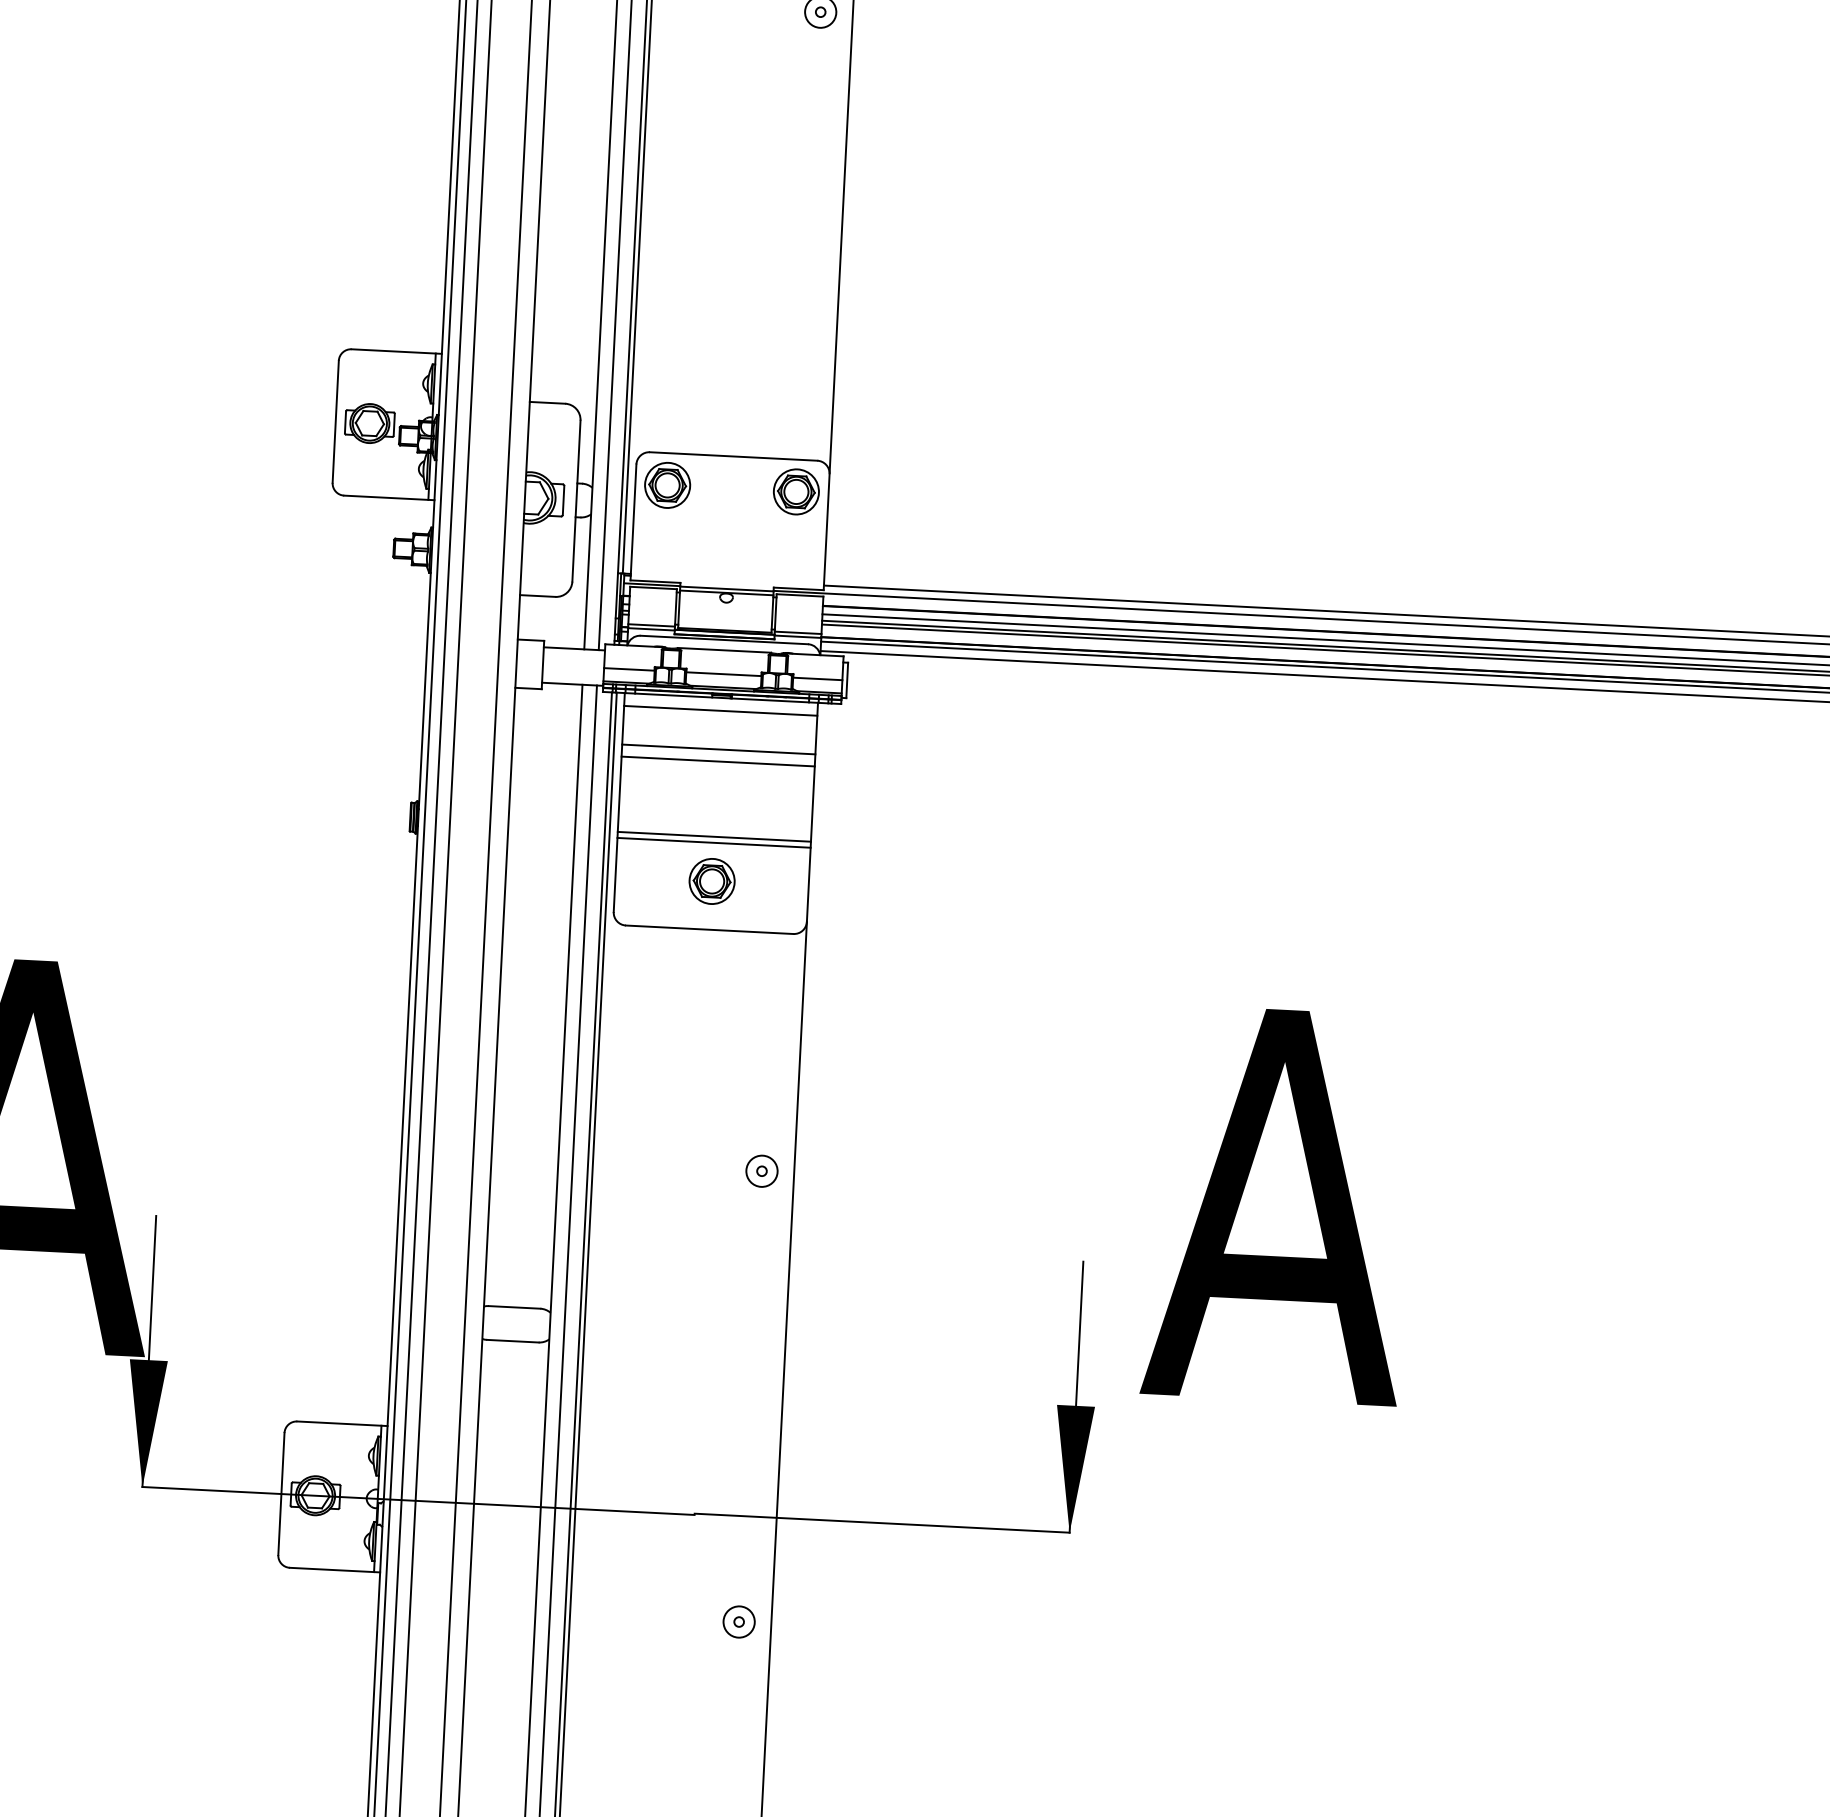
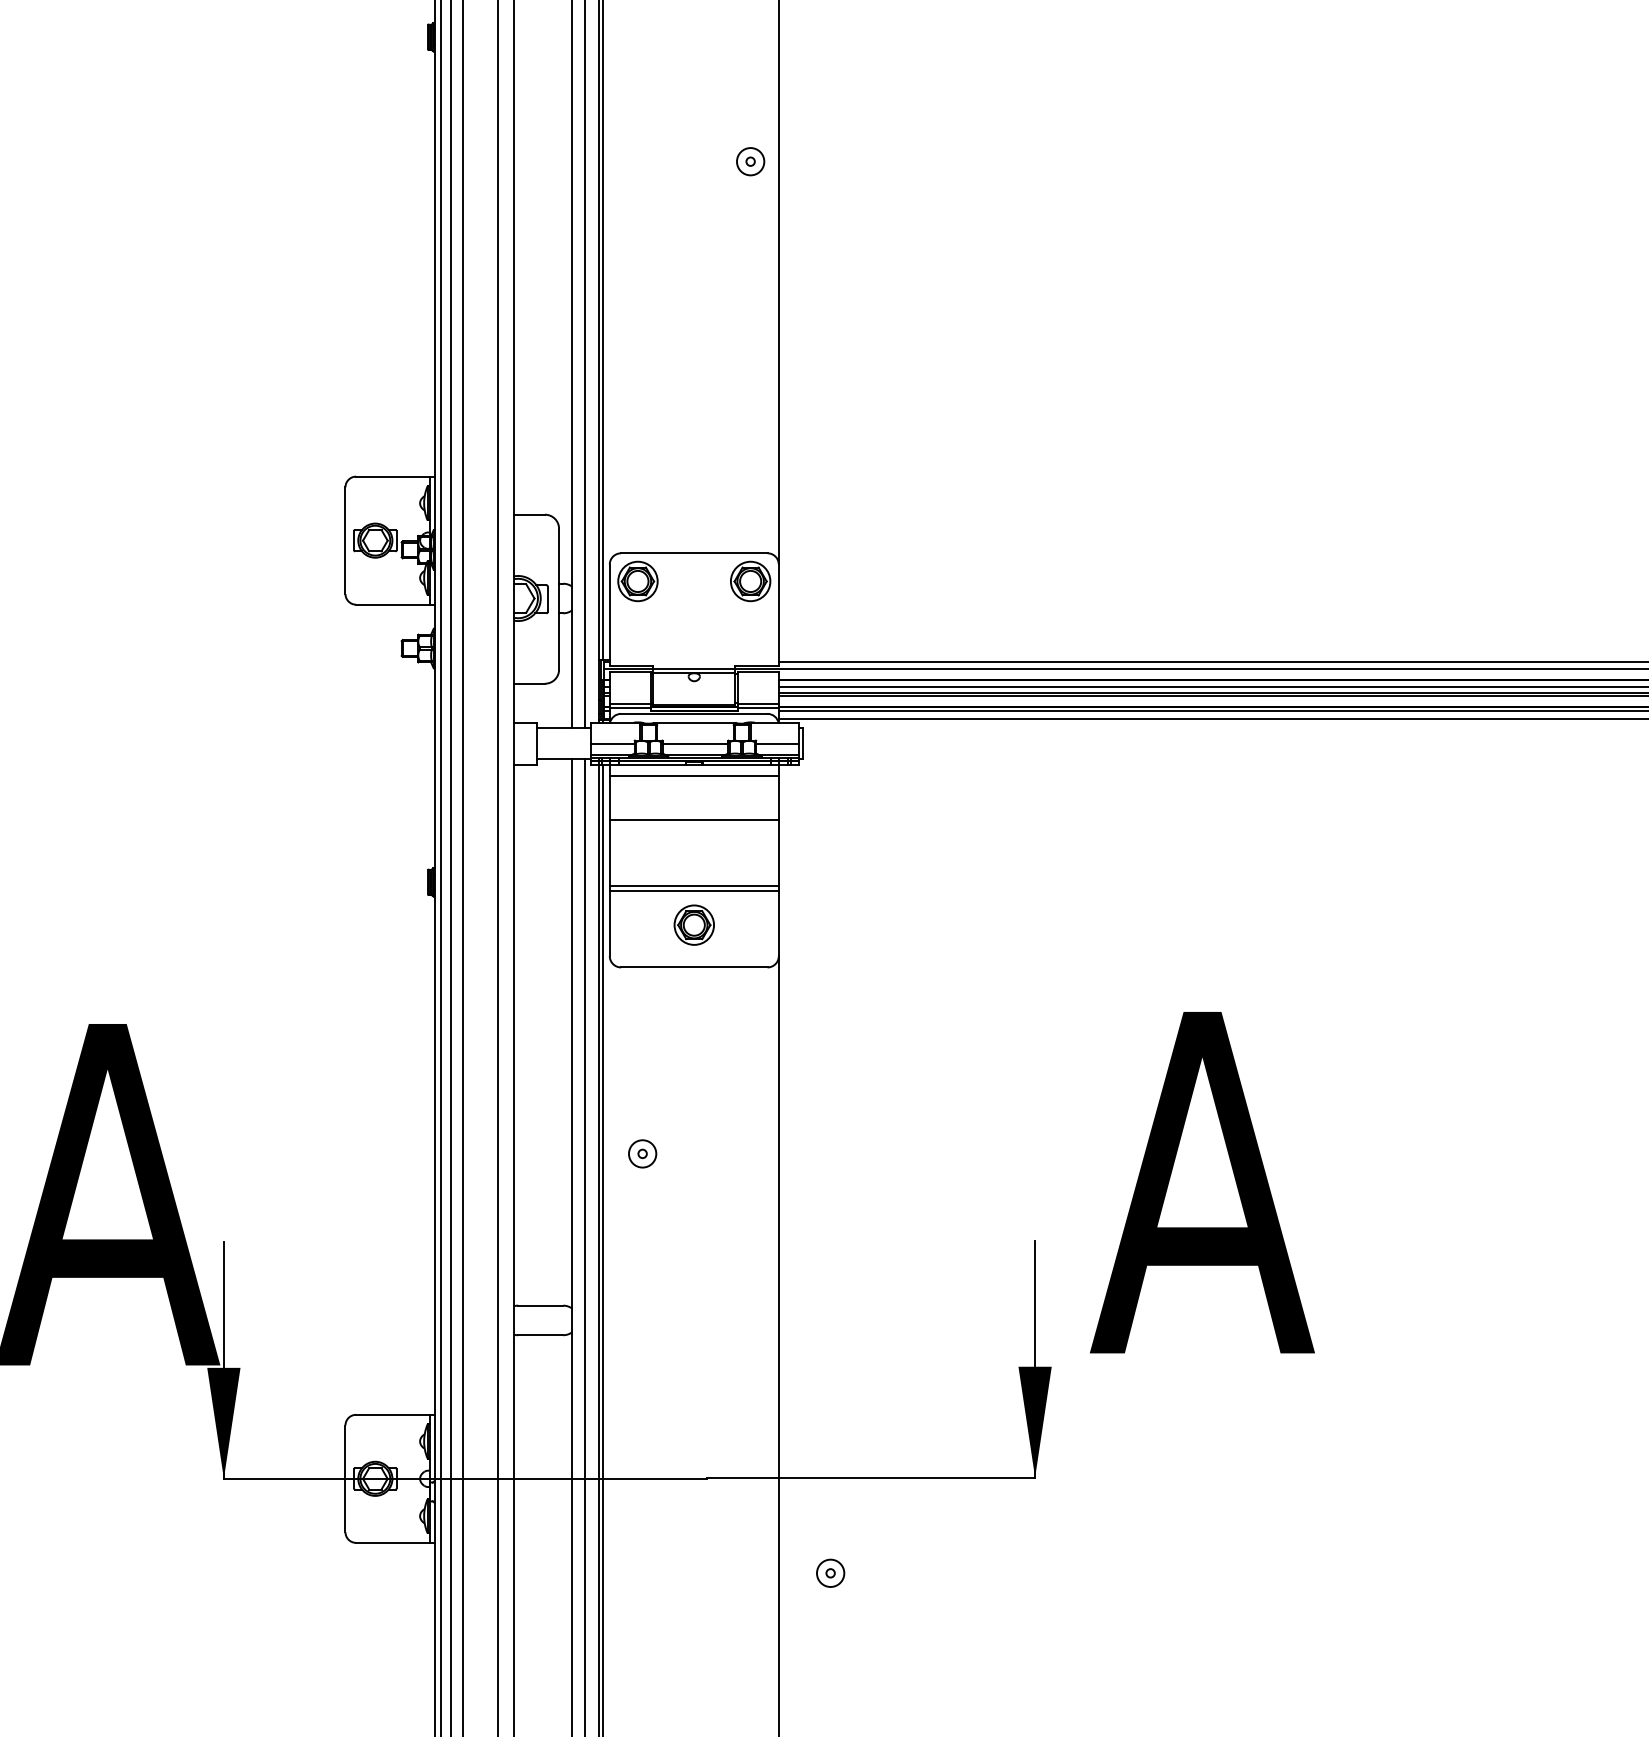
line: (717, 749) -> (693, 809), removed
part: (761, 1170) -> (642, 1153), moved
part: (739, 1621) -> (830, 1572), moved

